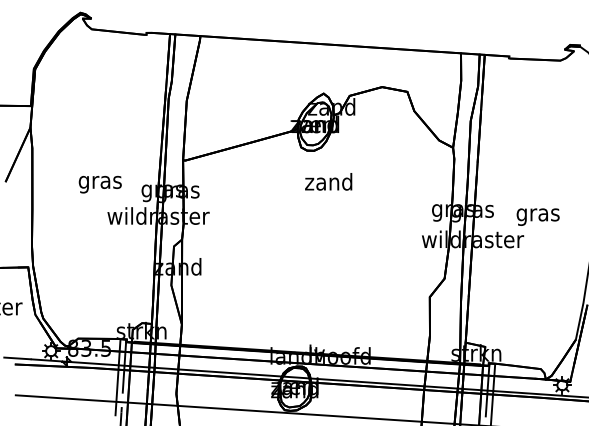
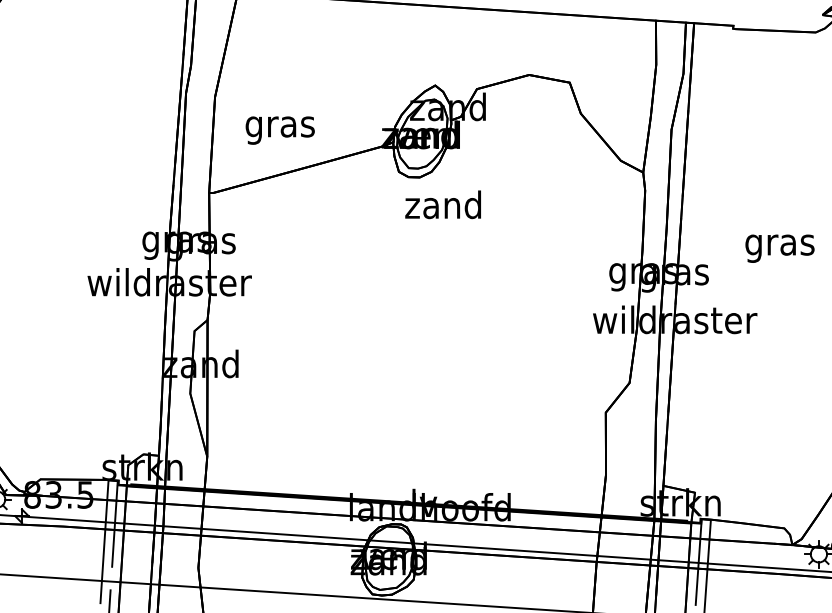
text: (328, 181) -> (442, 204), moved
text: (99, 184) -> (278, 130), moved
text: (537, 216) -> (778, 247), moved

